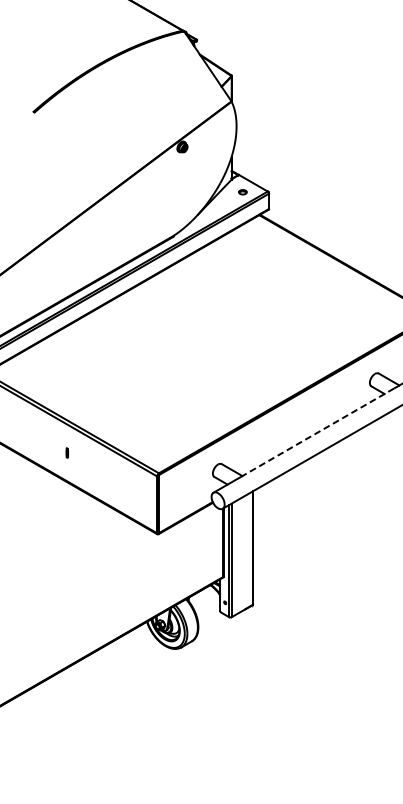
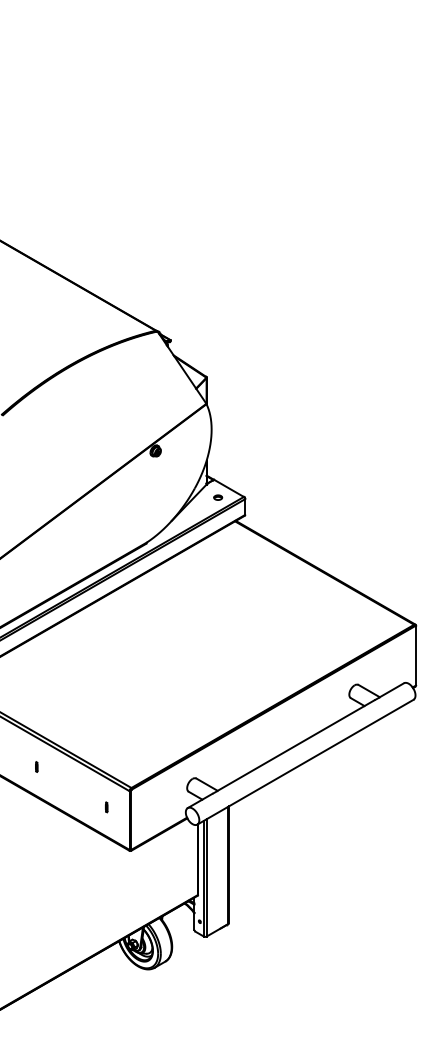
line: (317, 432) -> (295, 745), dashed -> solid
part: (134, 492) -> (106, 807), added

